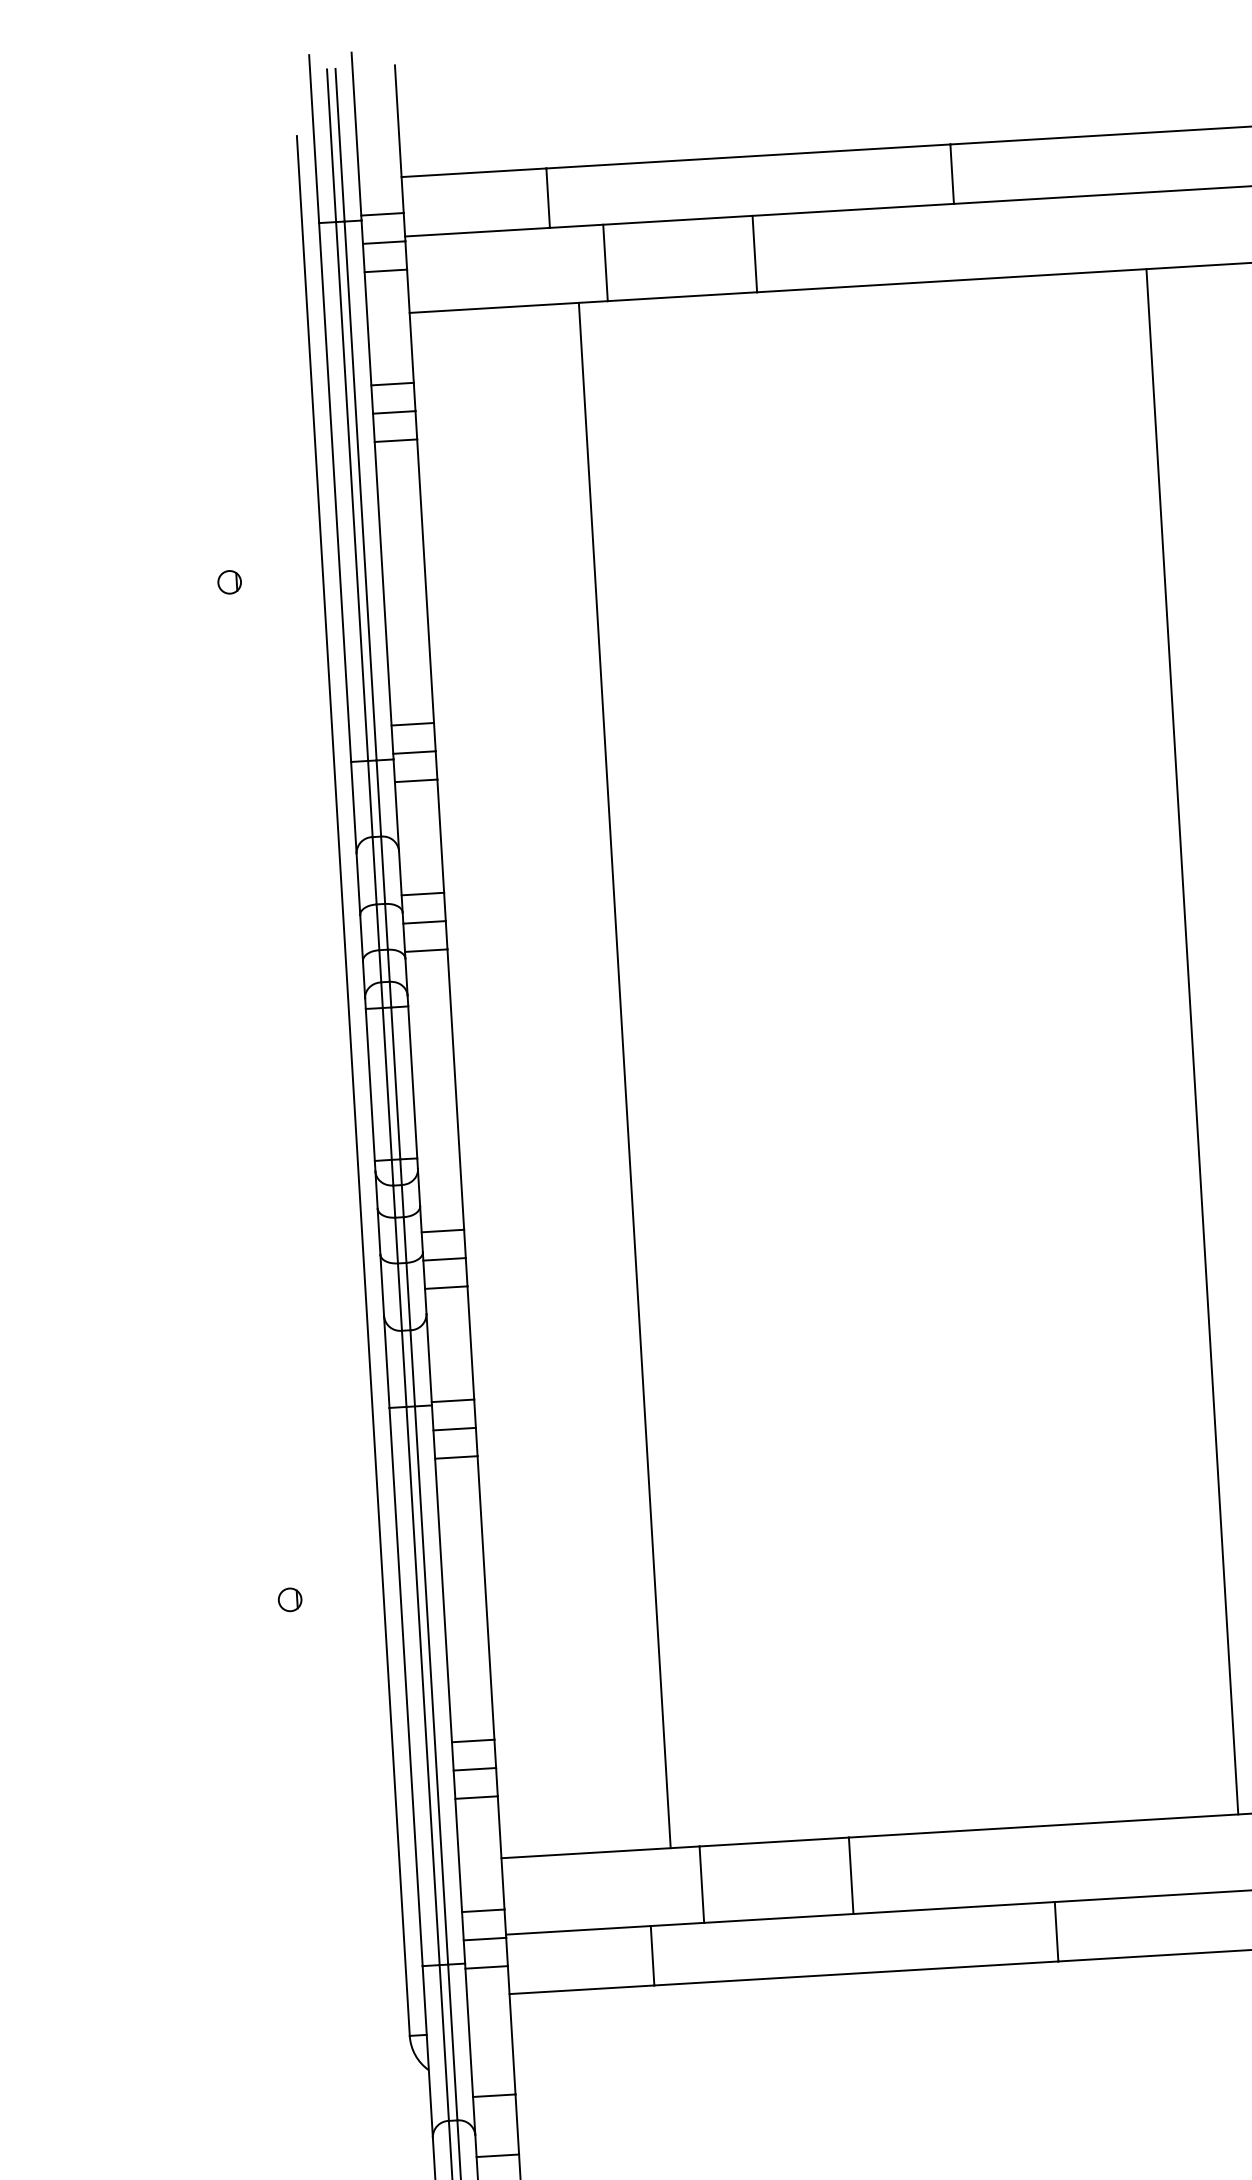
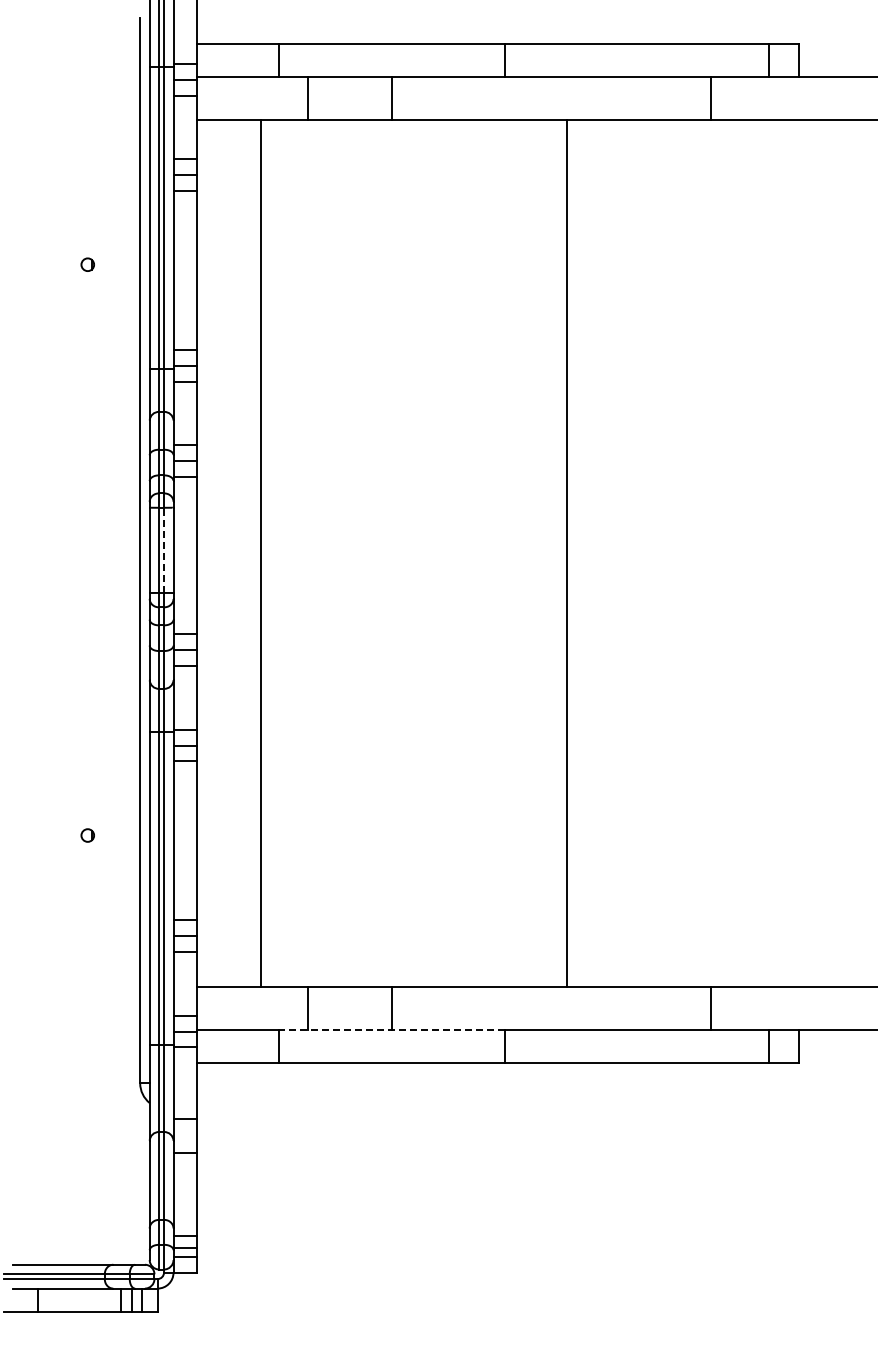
line: (1192, 1041) -> (566, 553), moved
line: (625, 1075) -> (261, 553), moved
line: (396, 1083) -> (164, 550), solid -> dashed
line: (852, 1913) -> (391, 1029), solid -> dashed

